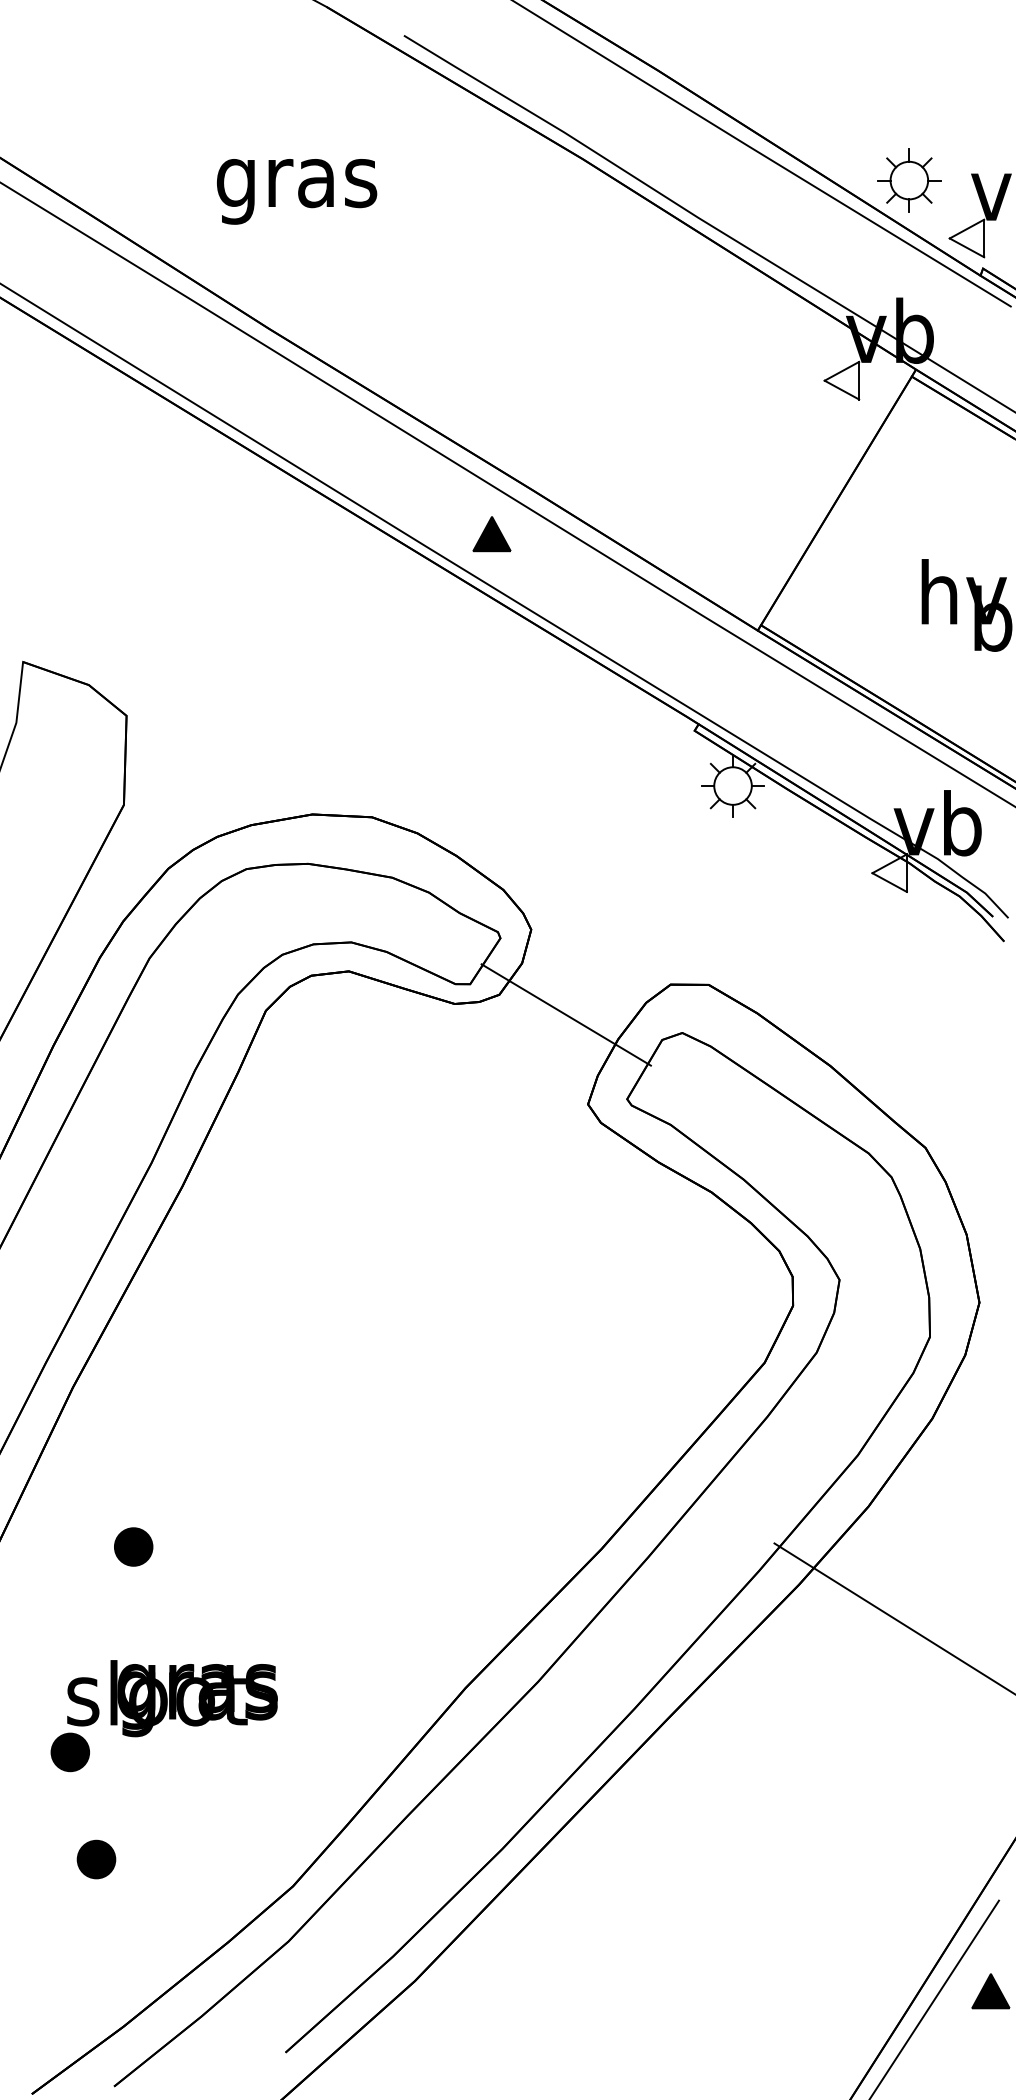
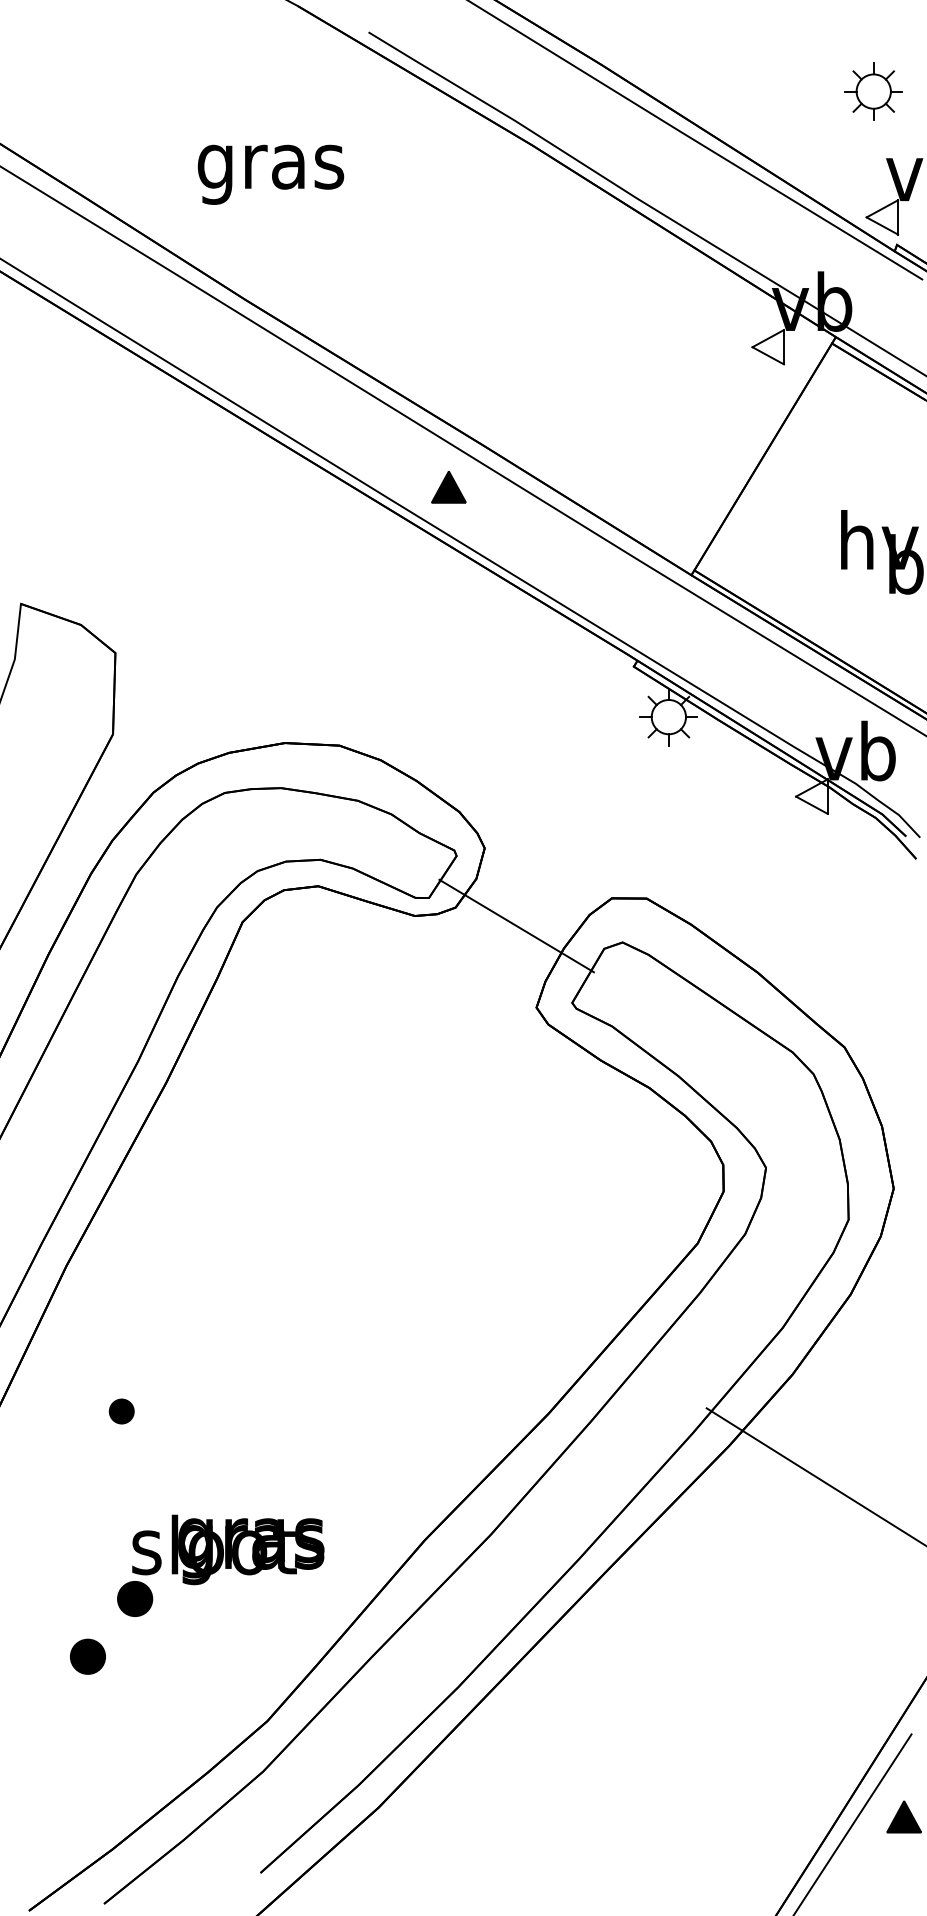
part: (909, 180) -> (873, 91), moved
part: (133, 1546) -> (121, 1411), size x0.7
part: (163, 1715) -> (220, 1565), moved
part: (95, 1859) -> (87, 1656), moved

